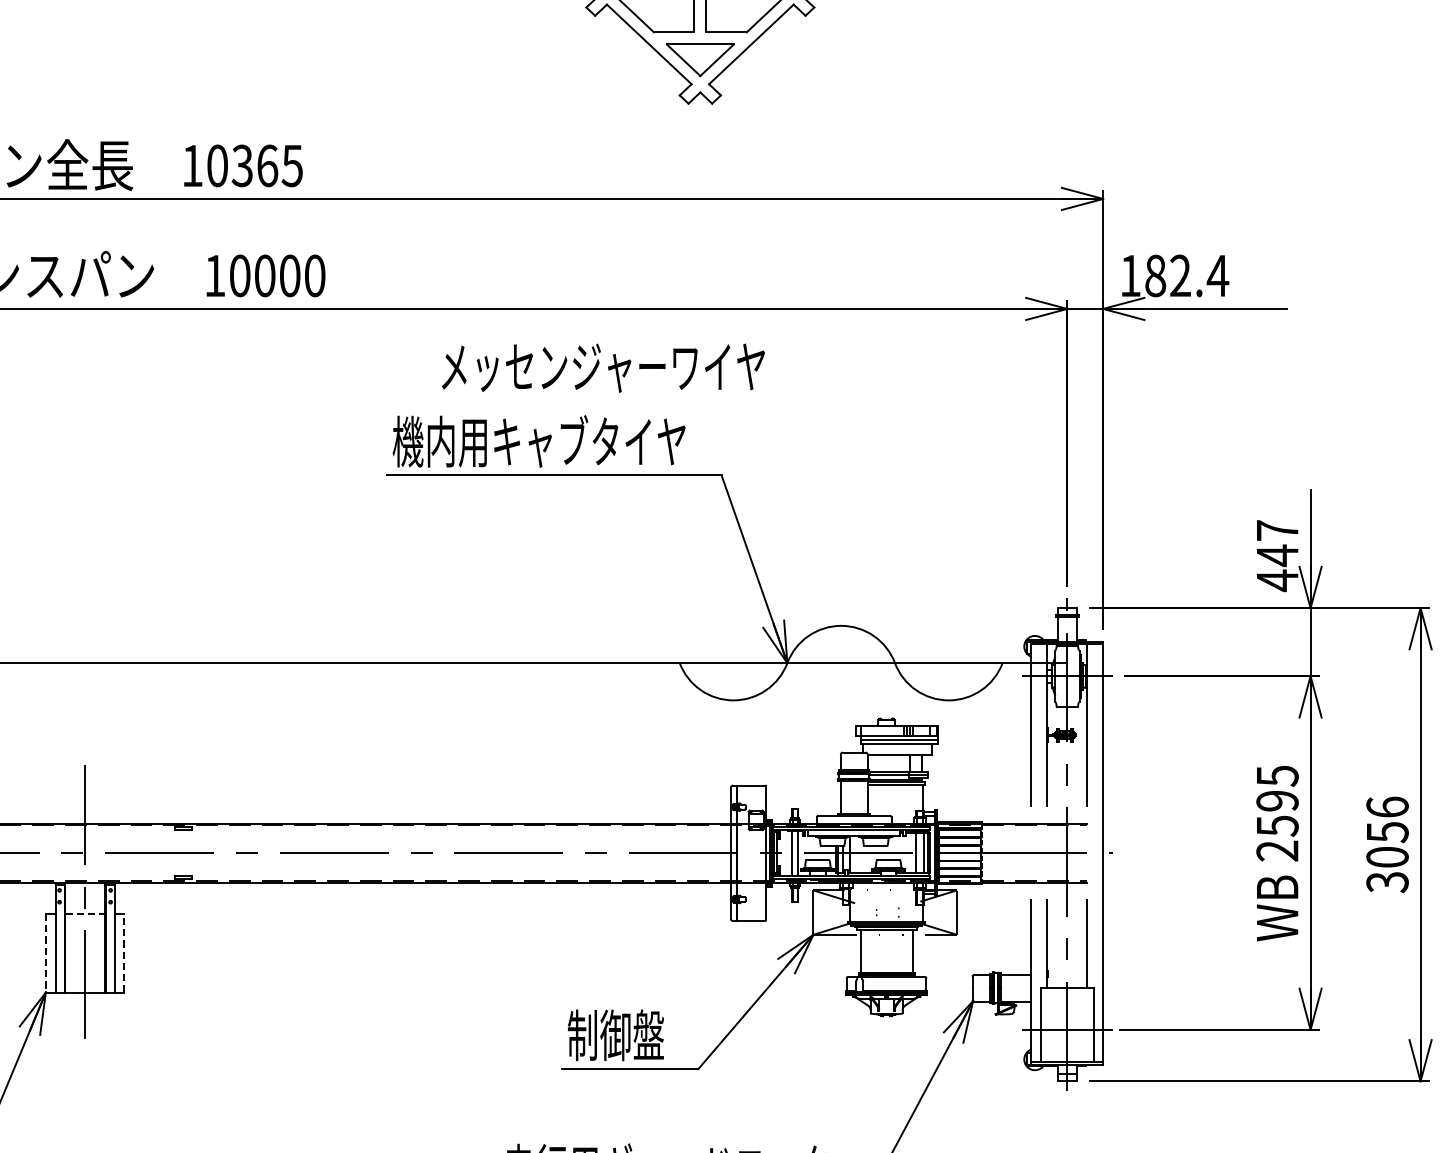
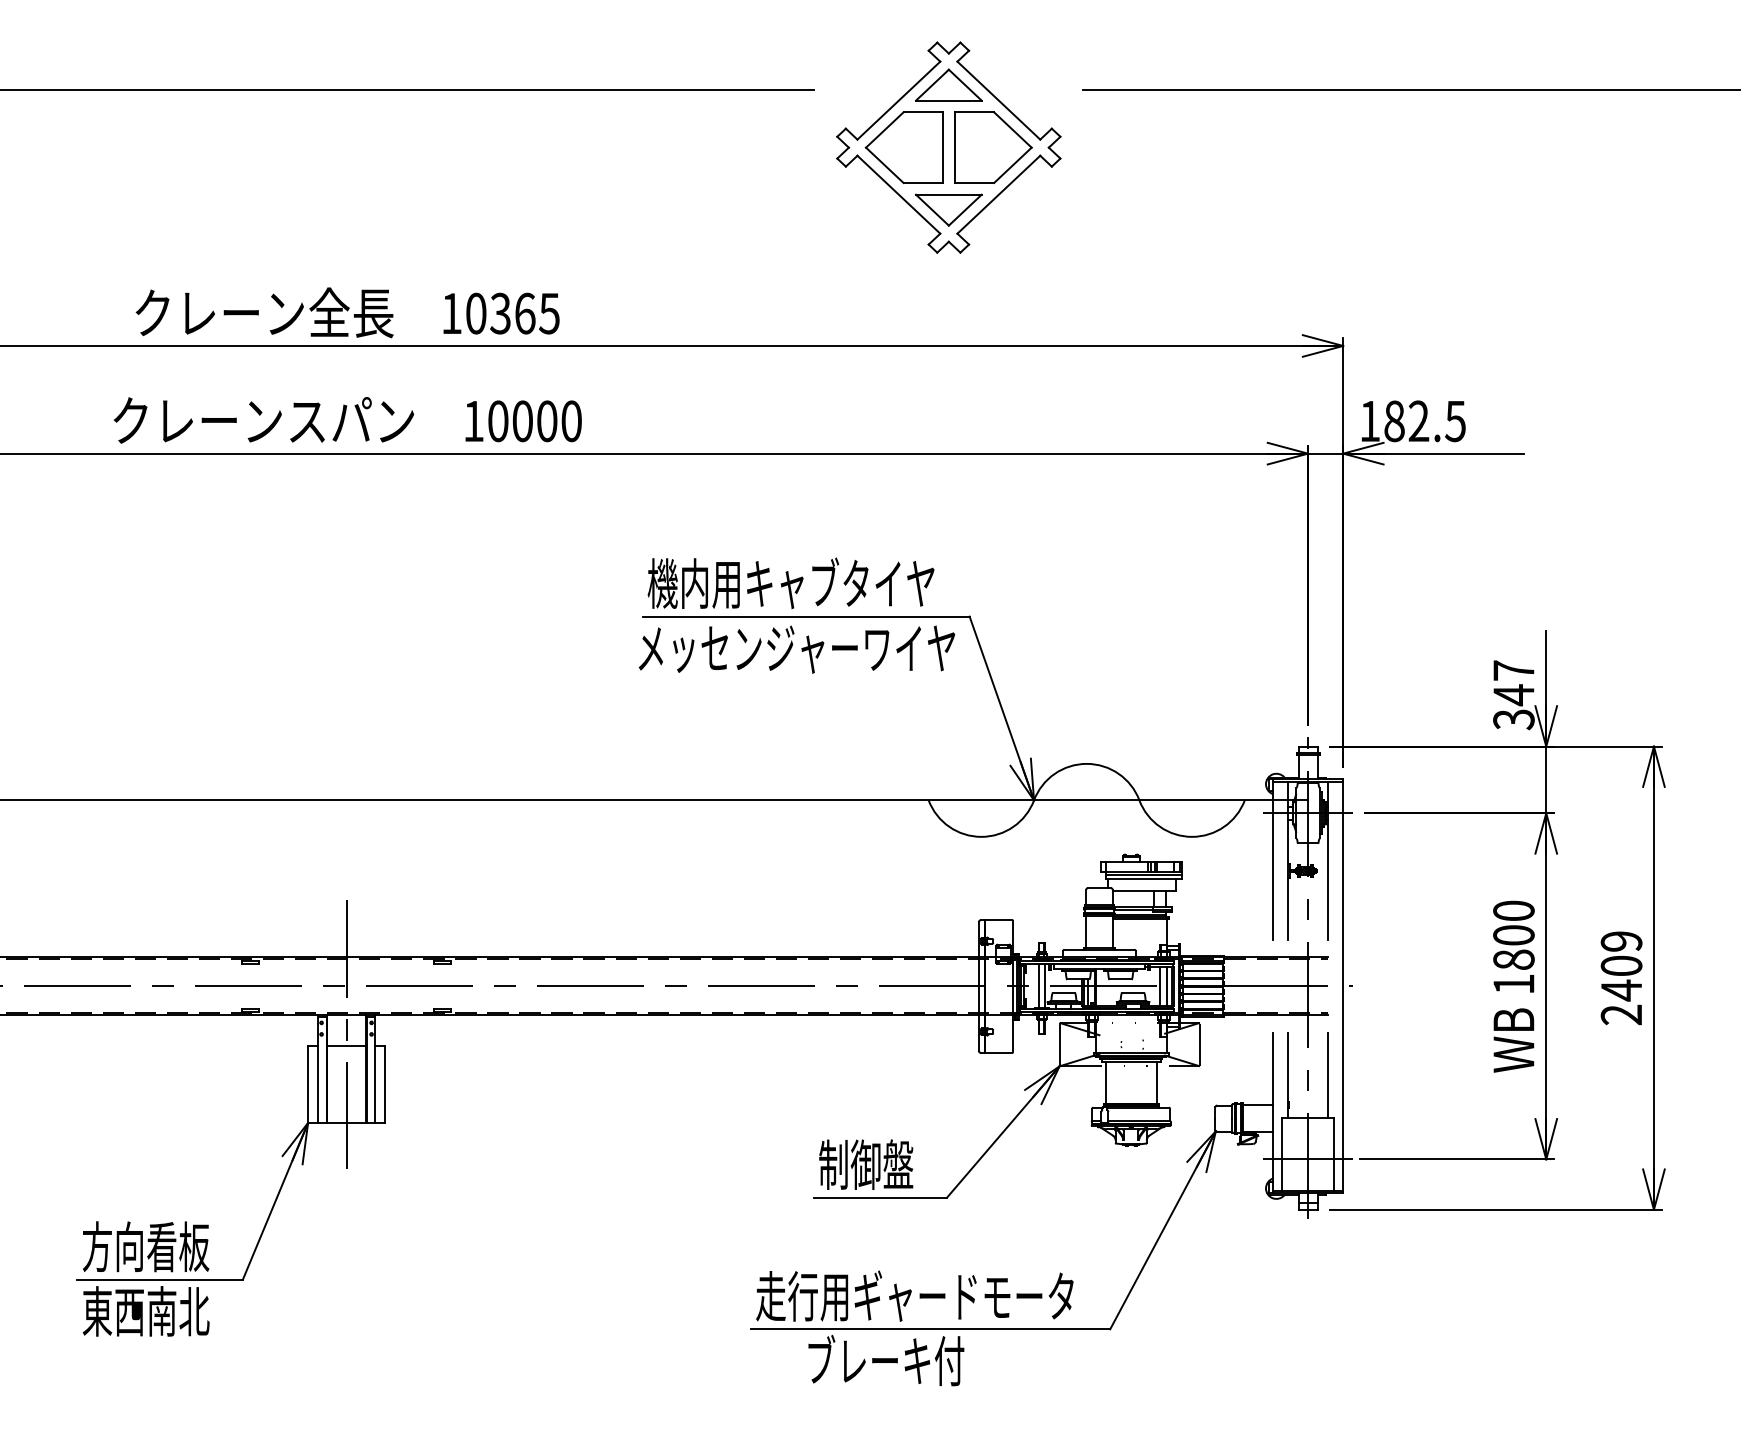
text: (1217, 276) -> (1455, 421), 182.4 -> 182.5
text: (602, 368) -> (796, 649), moved
text: (1277, 580) -> (1513, 719), 447 -> 347
text: (1277, 813) -> (1513, 947), 2595 -> 1800
text: (1387, 845) -> (1621, 978), 3056 -> 2409
line: (86, 913) -> (347, 1045), dashed -> solid
line: (124, 952) -> (385, 1083), dashed -> solid
line: (46, 953) -> (308, 1084), dashed -> solid

